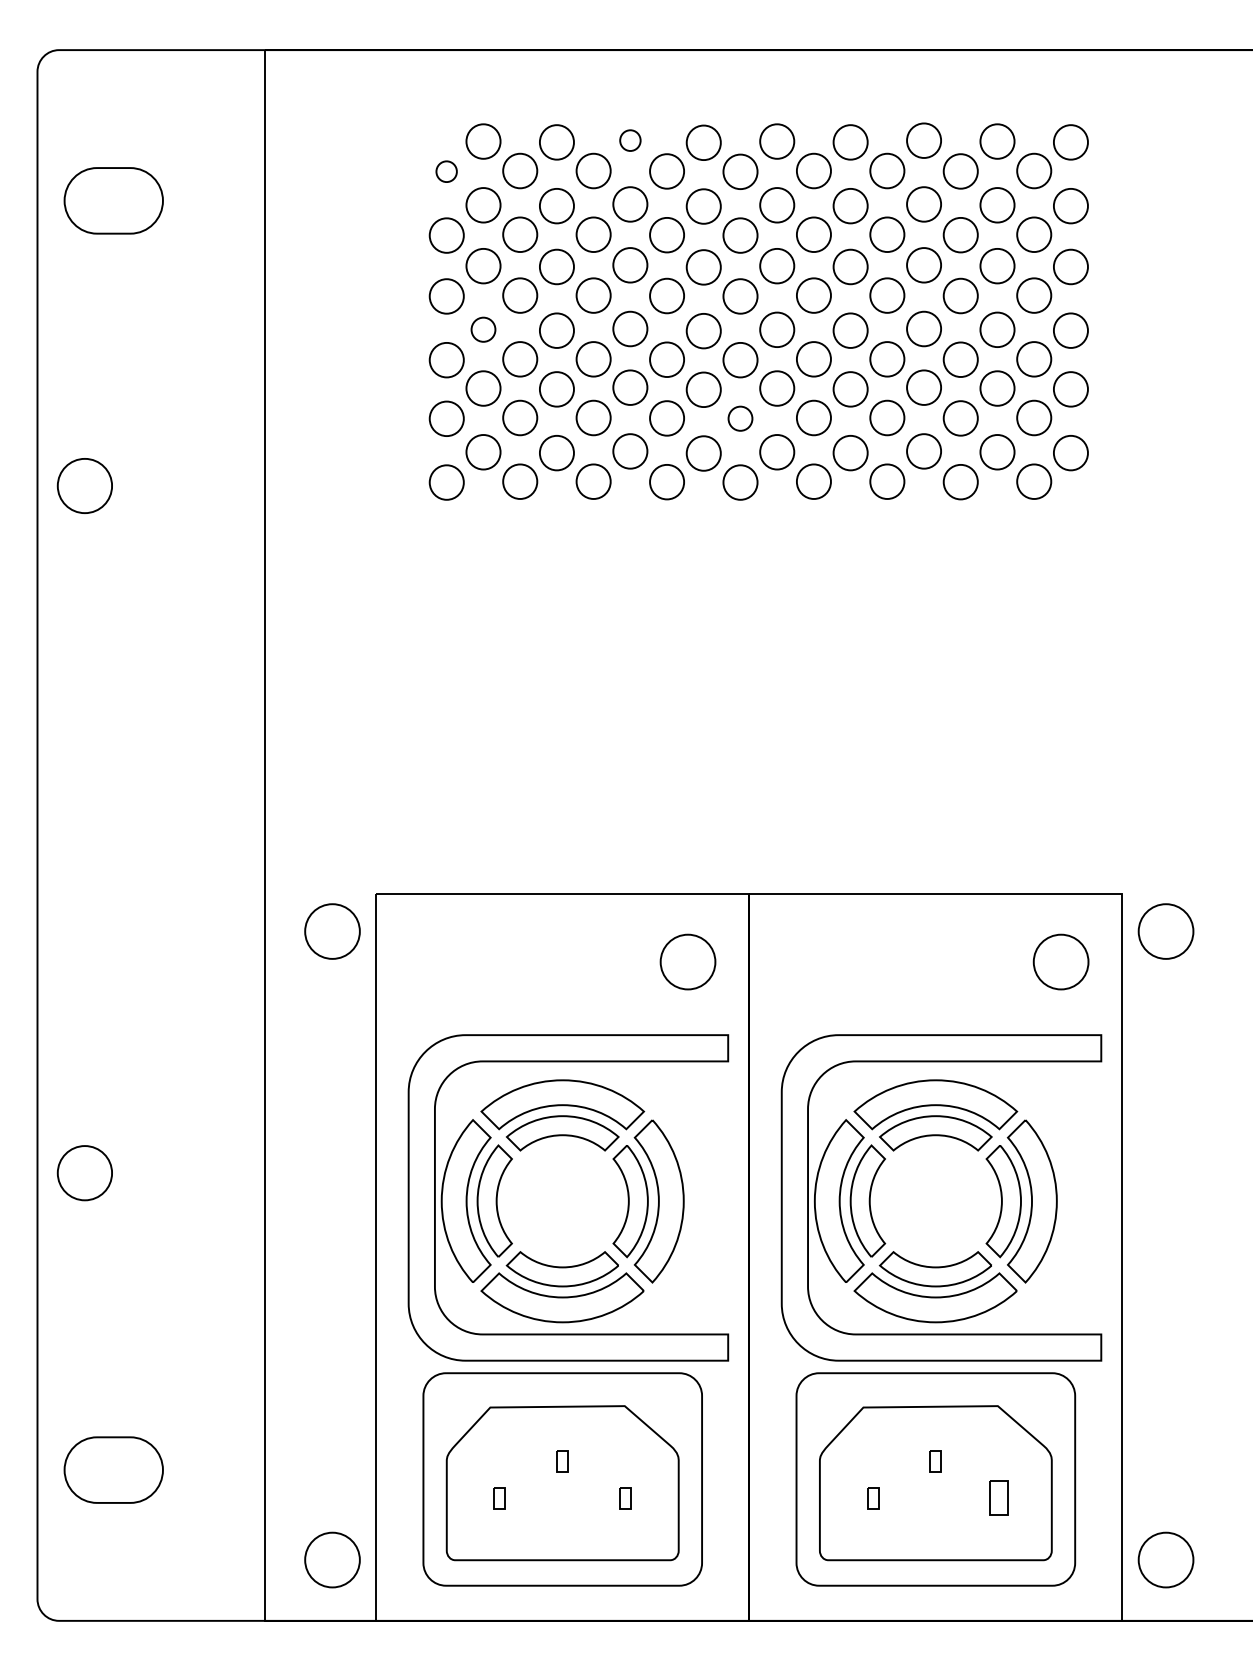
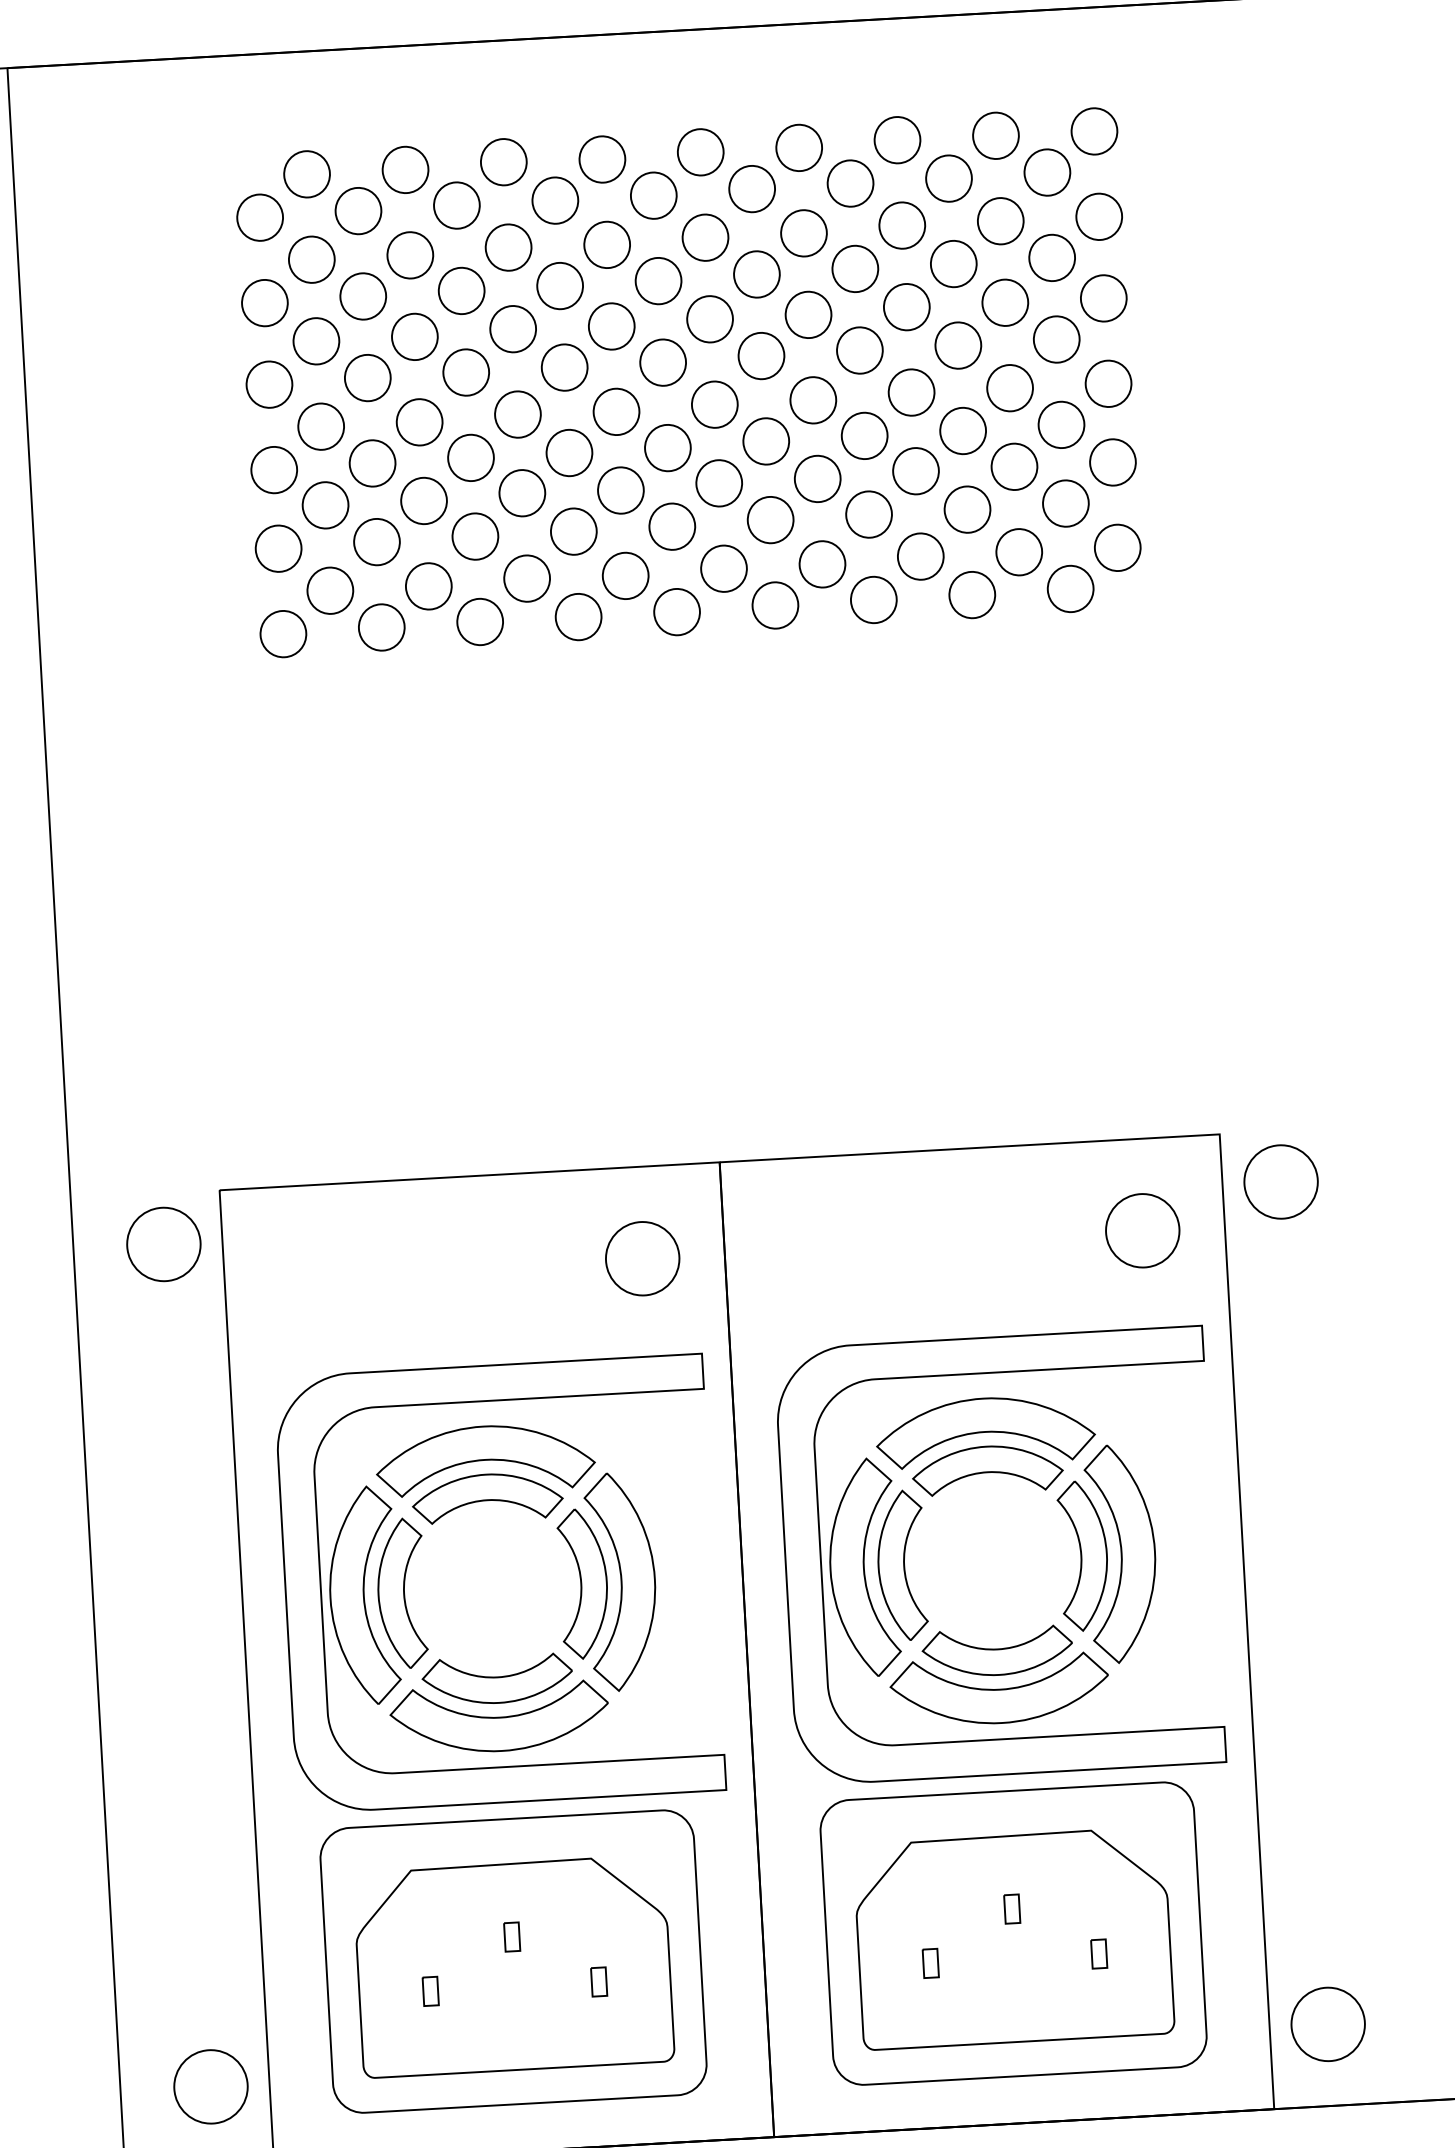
part: (630, 140) -> (504, 161), size x1.67
part: (446, 171) -> (259, 217), size x1.67
part: (483, 329) -> (321, 426), size x1.43
part: (740, 418) -> (672, 526), size x1.43
part: (998, 1498) -> (1099, 1954), size x0.62

